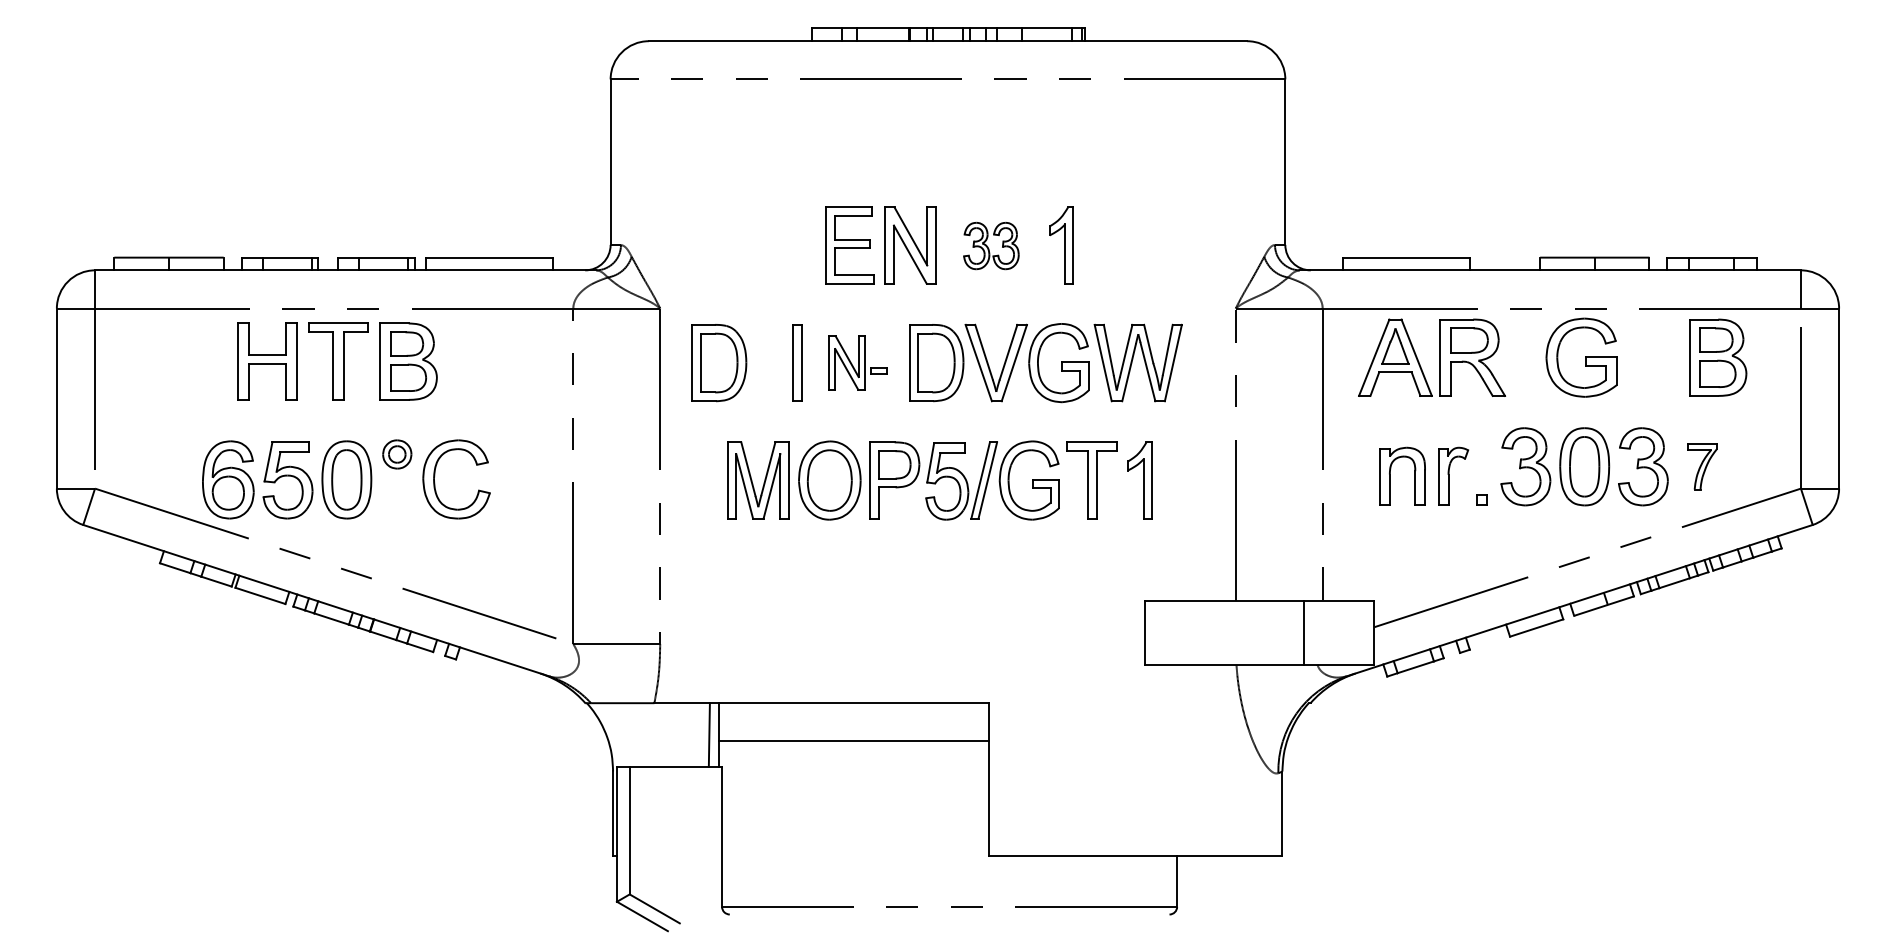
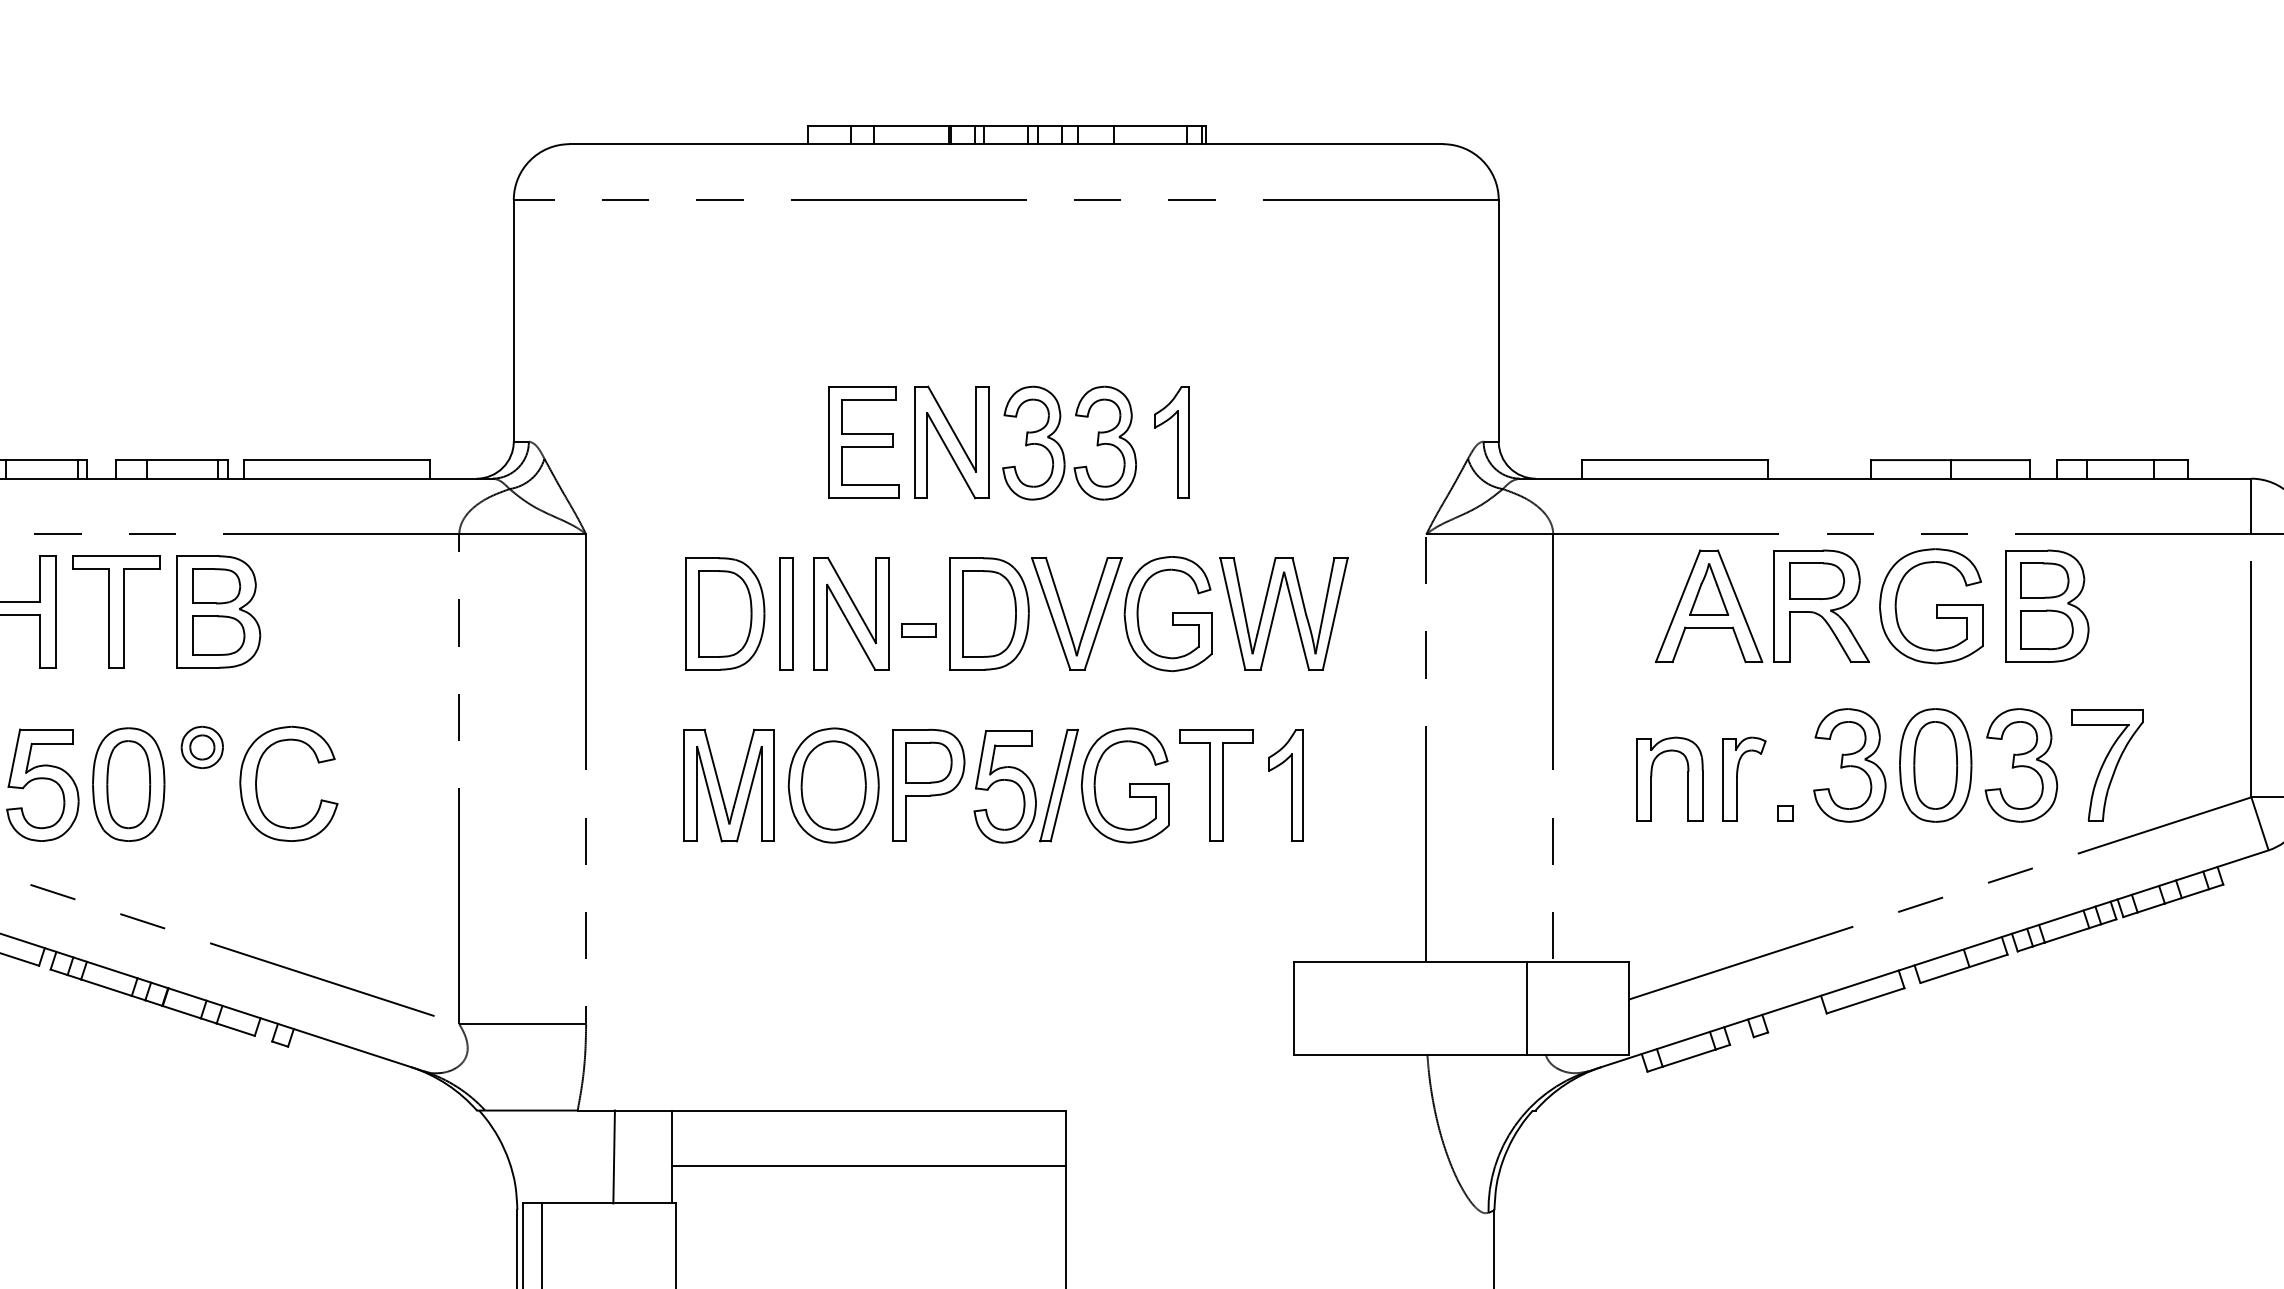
part: (991, 245) -> (1069, 442), size x1.67
part: (1439, 357) -> (1773, 605), moved
part: (1718, 357) -> (2047, 605), moved
part: (858, 362) -> (875, 613), size x1.43
part: (719, 363) -> (725, 614), moved
part: (1702, 466) -> (2107, 765), size x1.67
line: (708, 734) -> (612, 1156), moved

